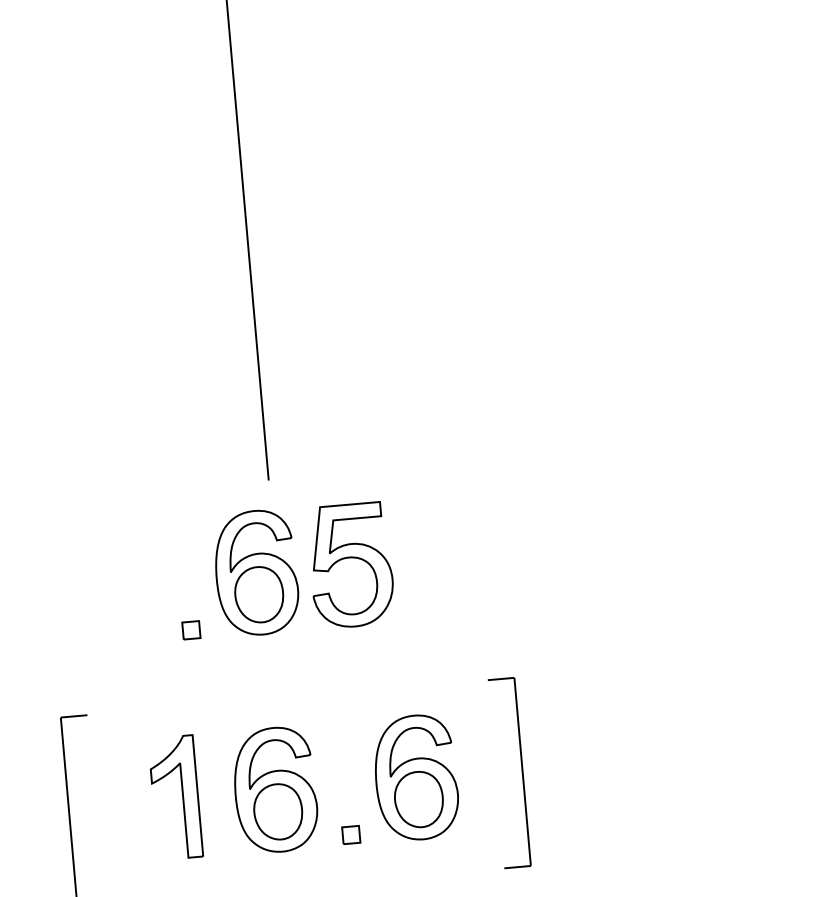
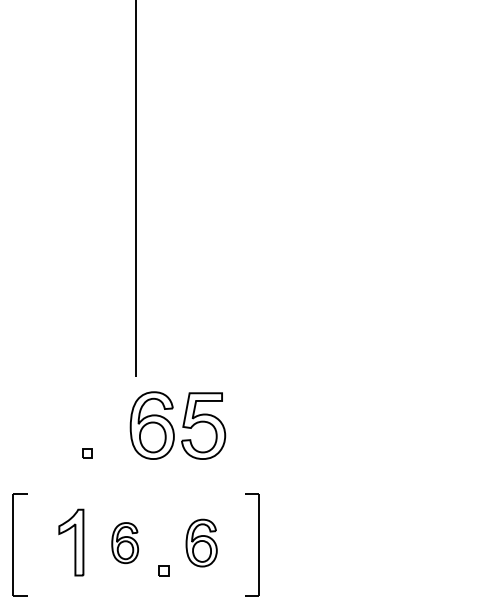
part: (302, 568) -> (177, 425), moved
part: (415, 776) -> (201, 542), size x0.7
part: (273, 788) -> (124, 542), size x0.6

